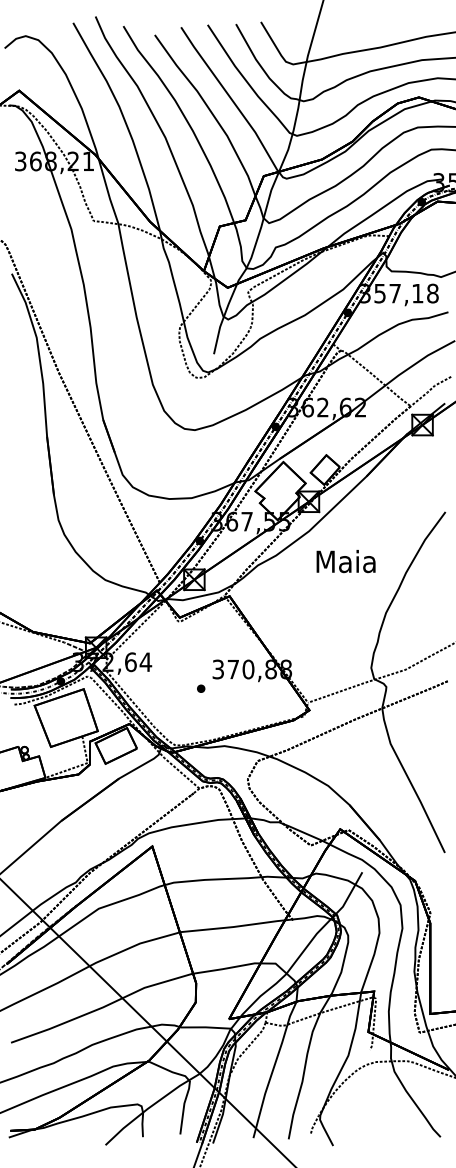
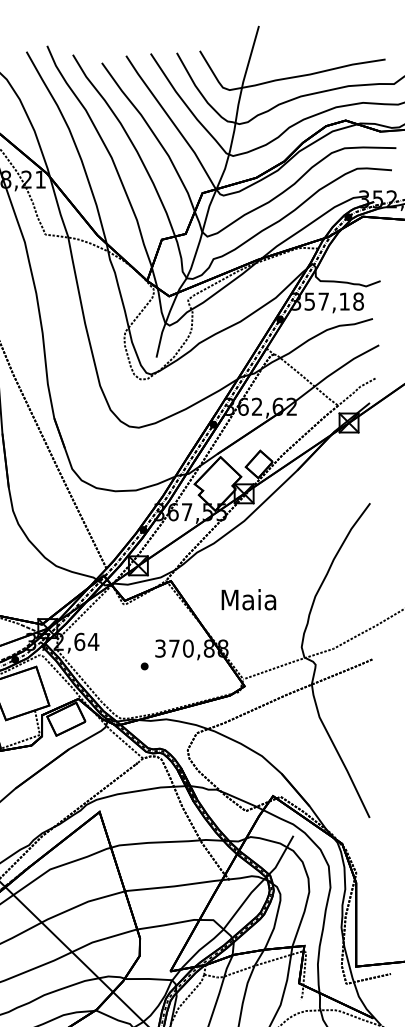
text: (345, 561) -> (248, 599), moved

